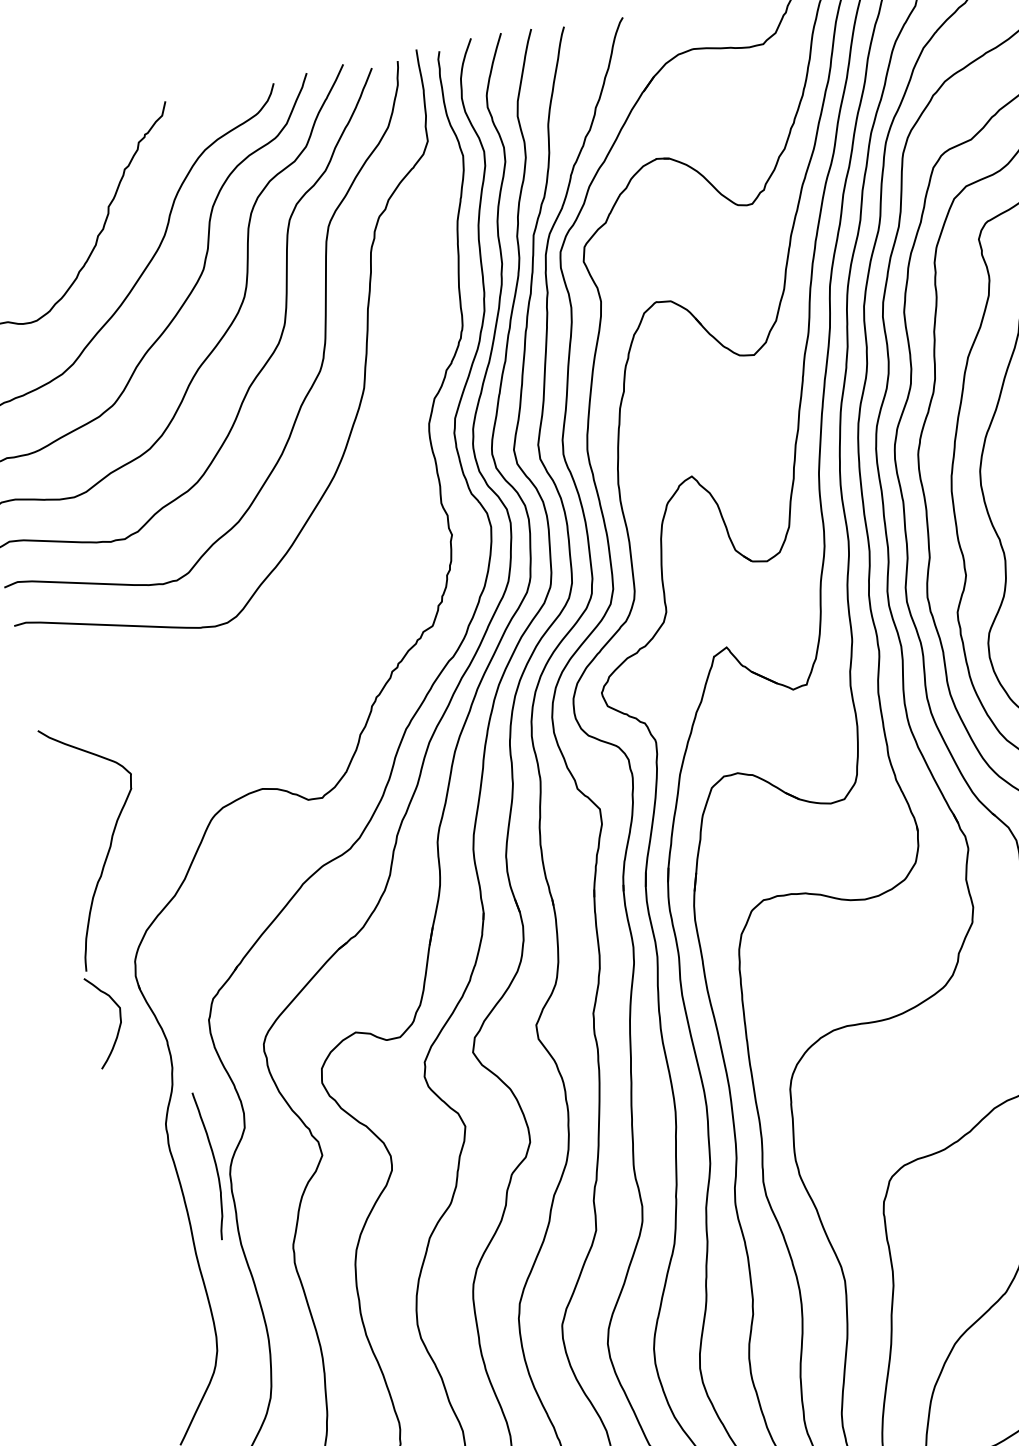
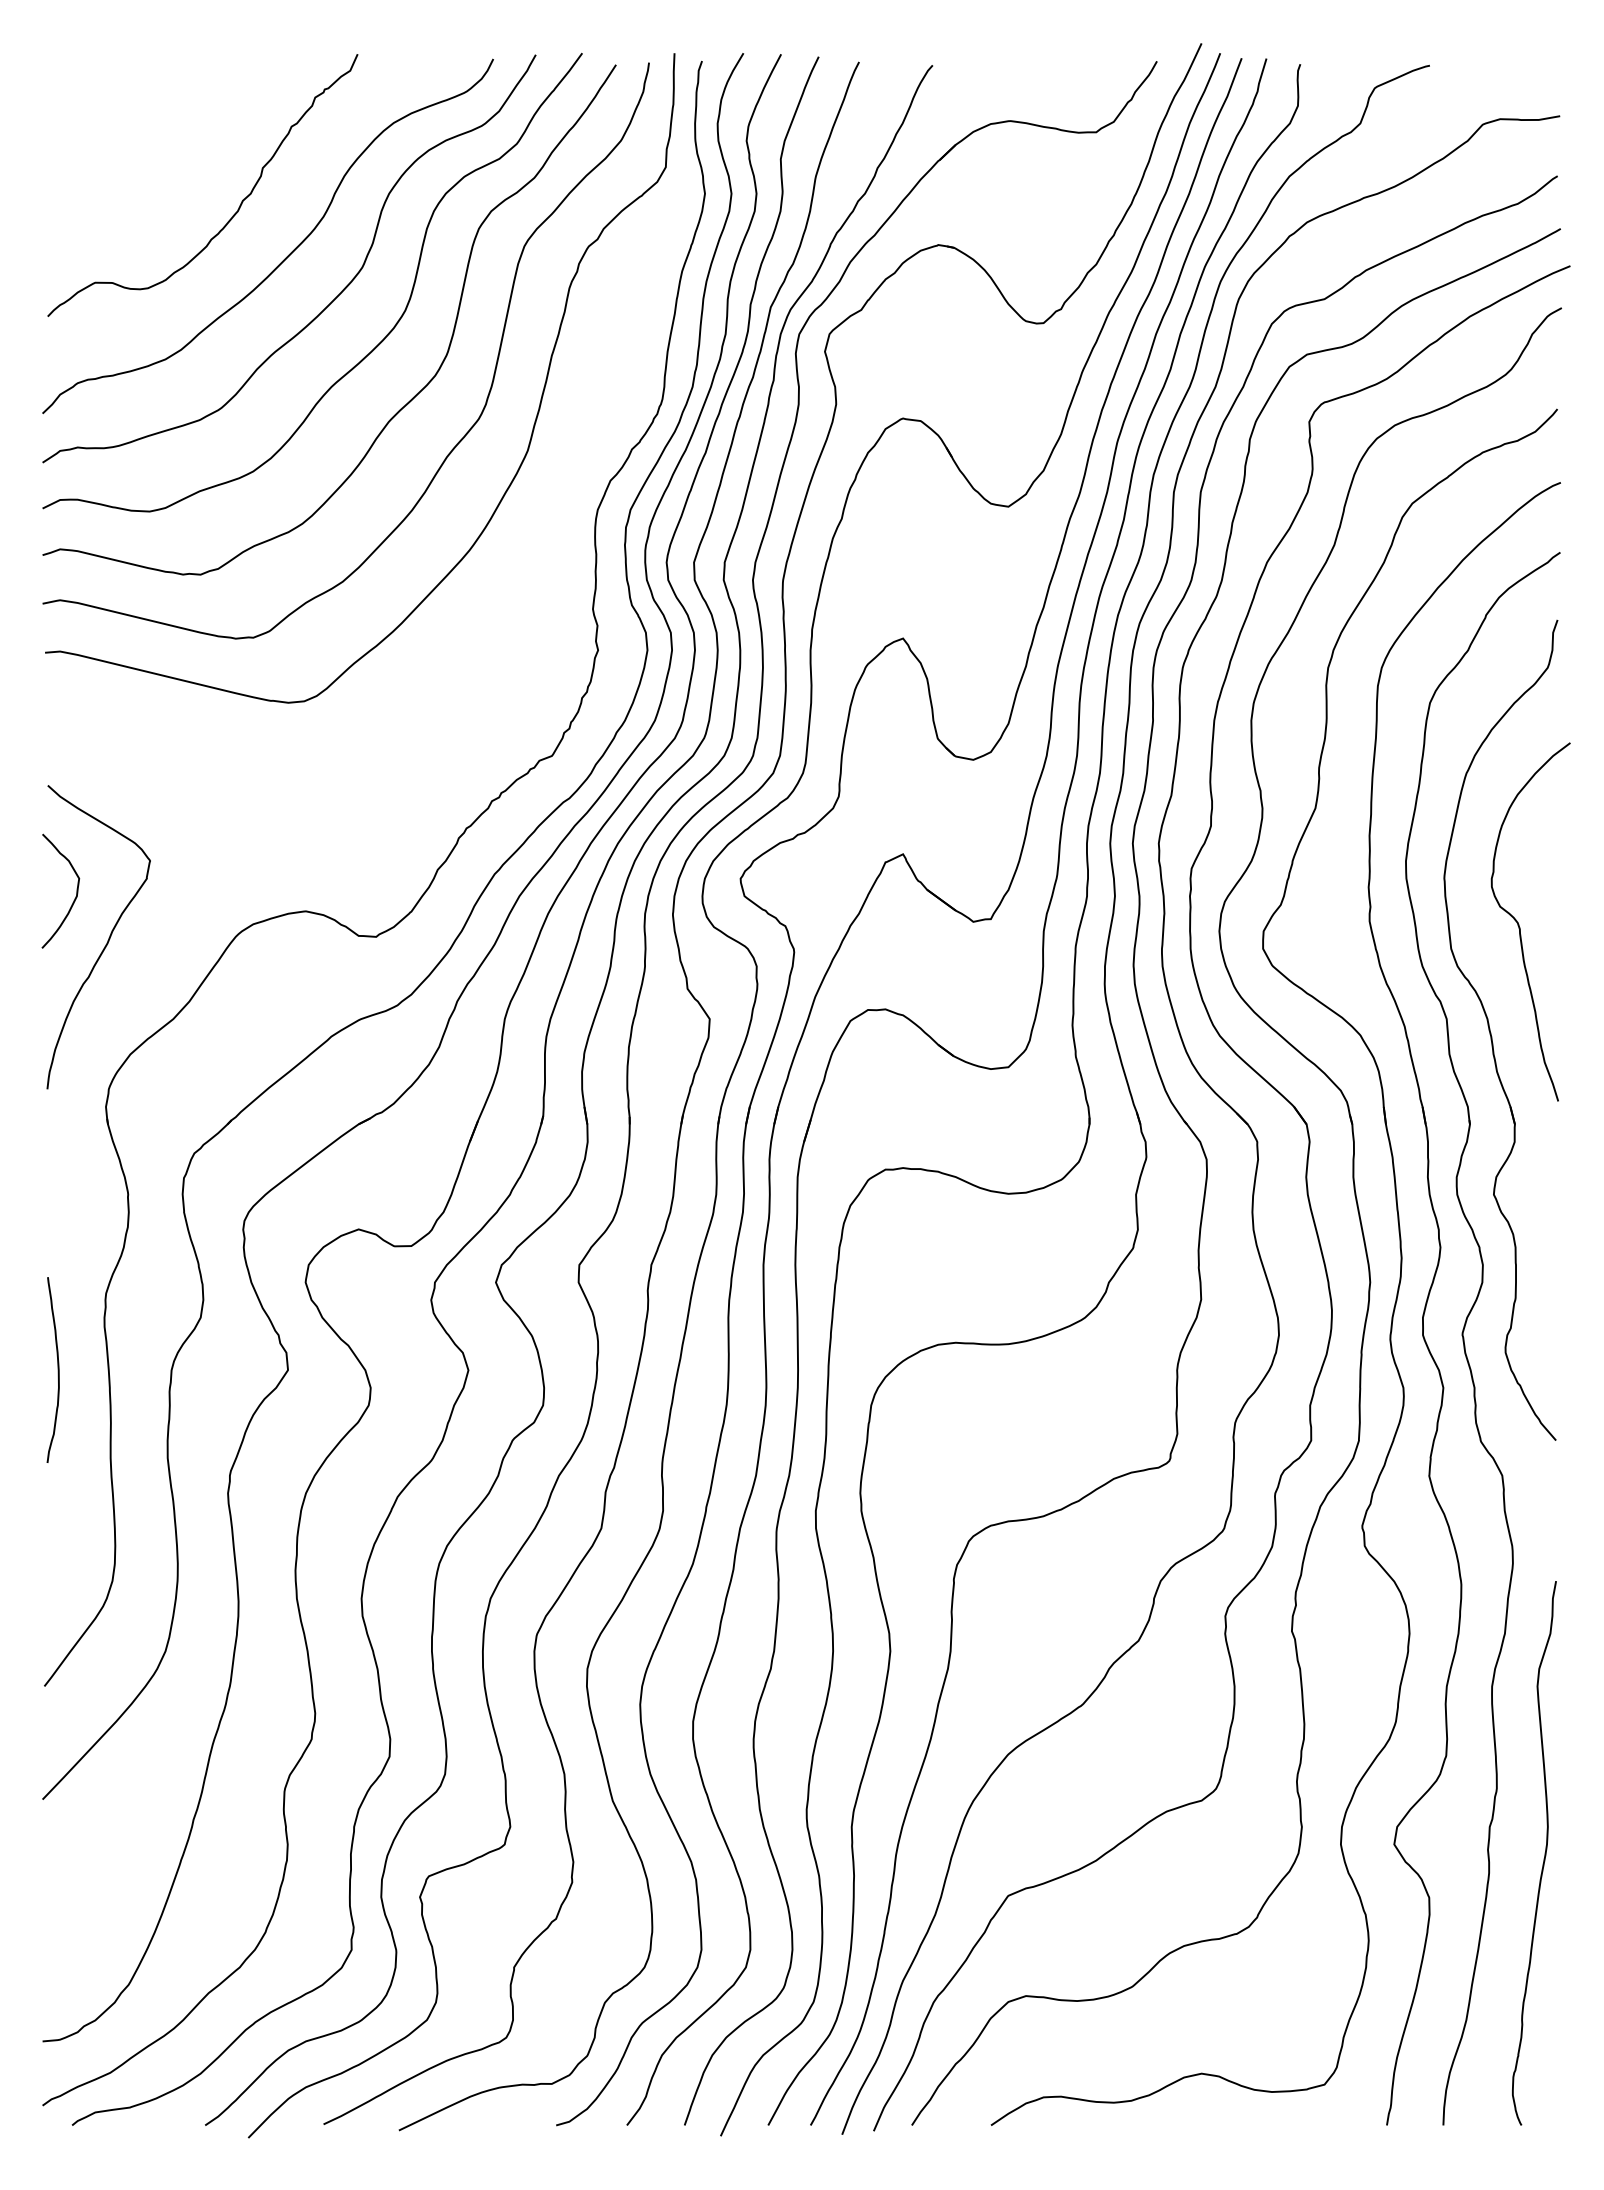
curve: (119, 1017) -> (76, 890), moved
curve: (214, 1164) -> (57, 1369), moved

